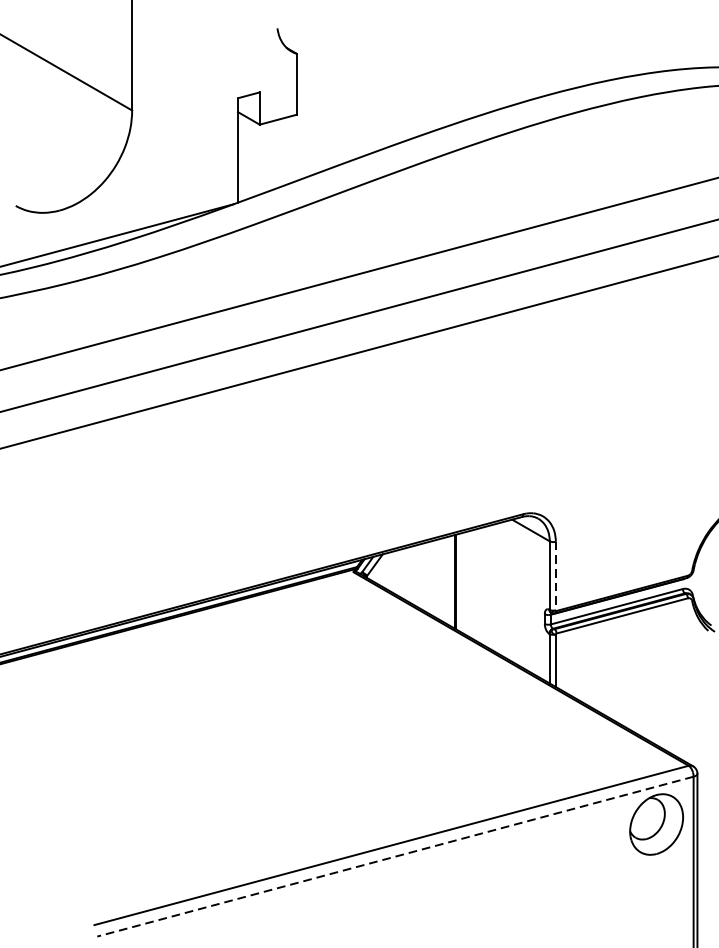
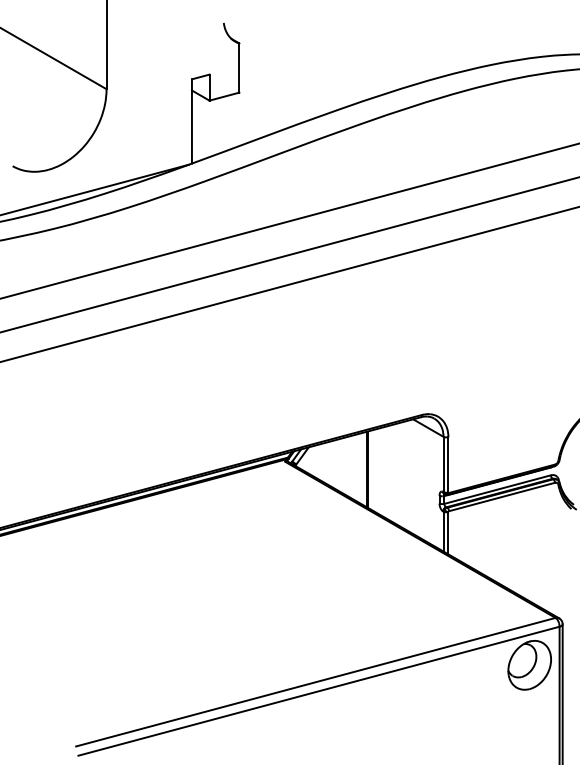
line: (555, 575) -> (448, 464), dashed -> solid
line: (394, 856) -> (318, 691), dashed -> solid

